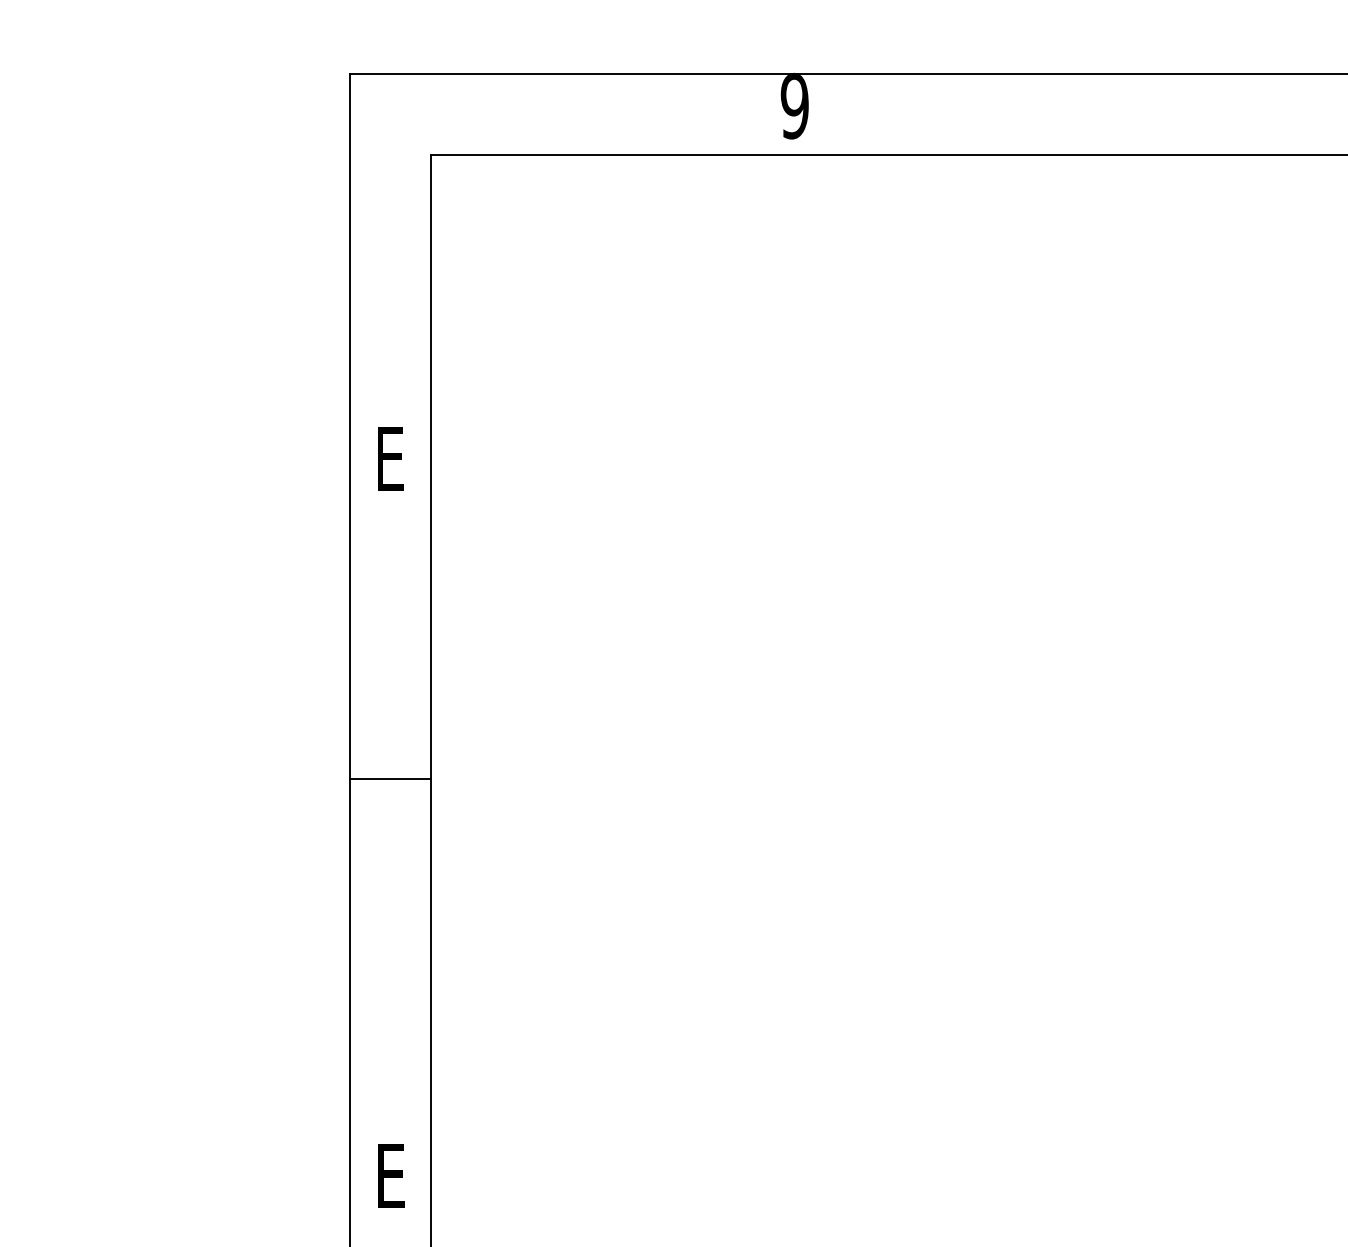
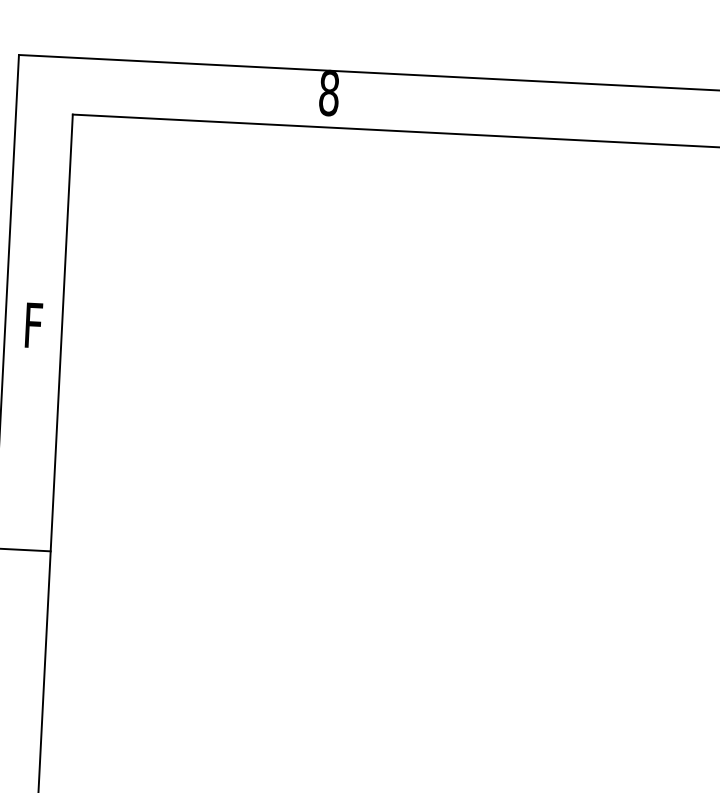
text: (794, 107) -> (328, 94), 9 -> 8
text: (390, 458) -> (33, 325), E -> F

